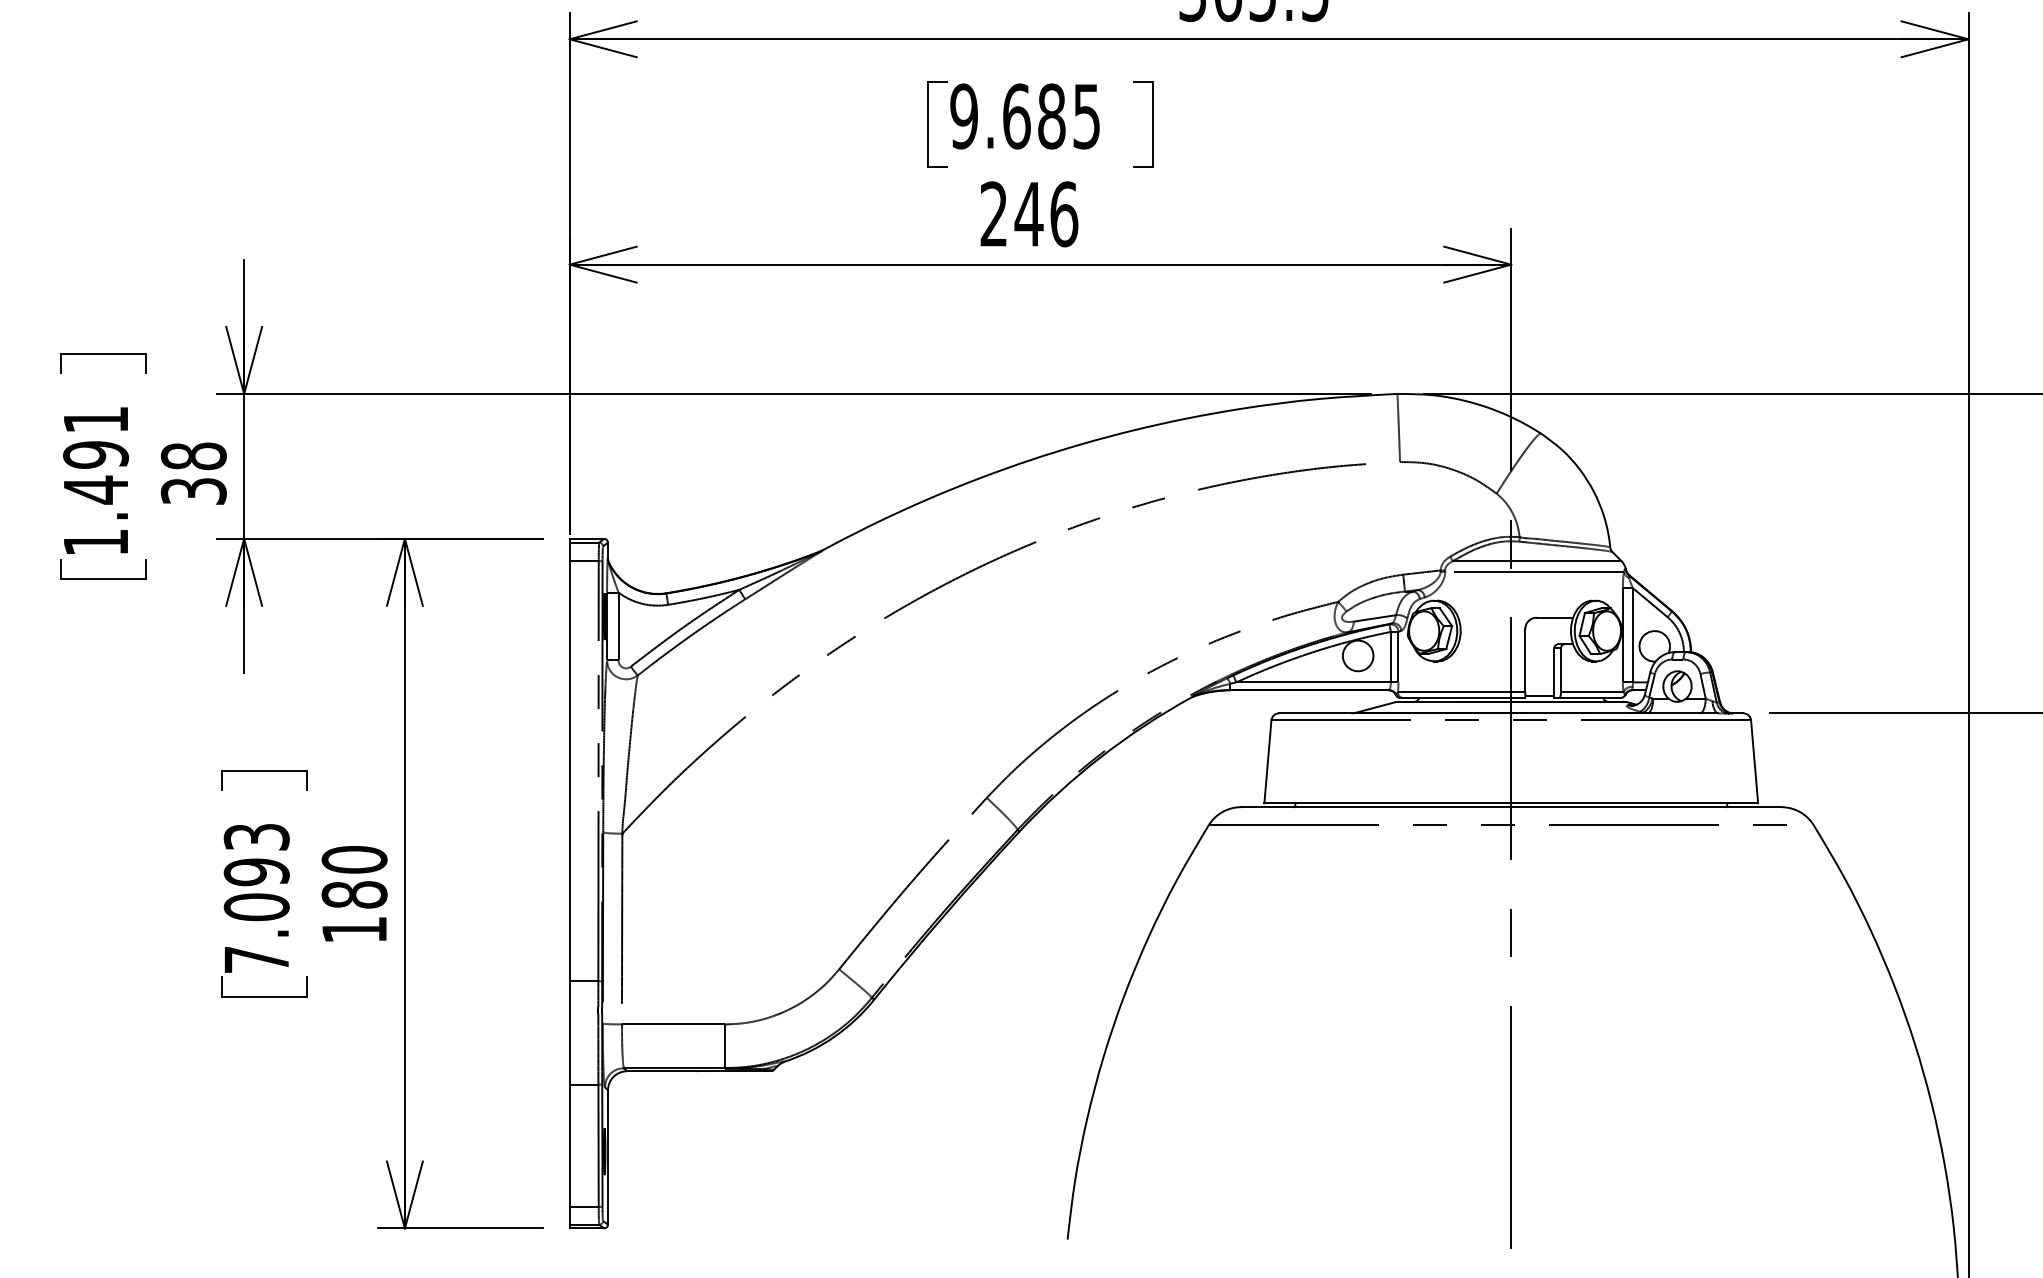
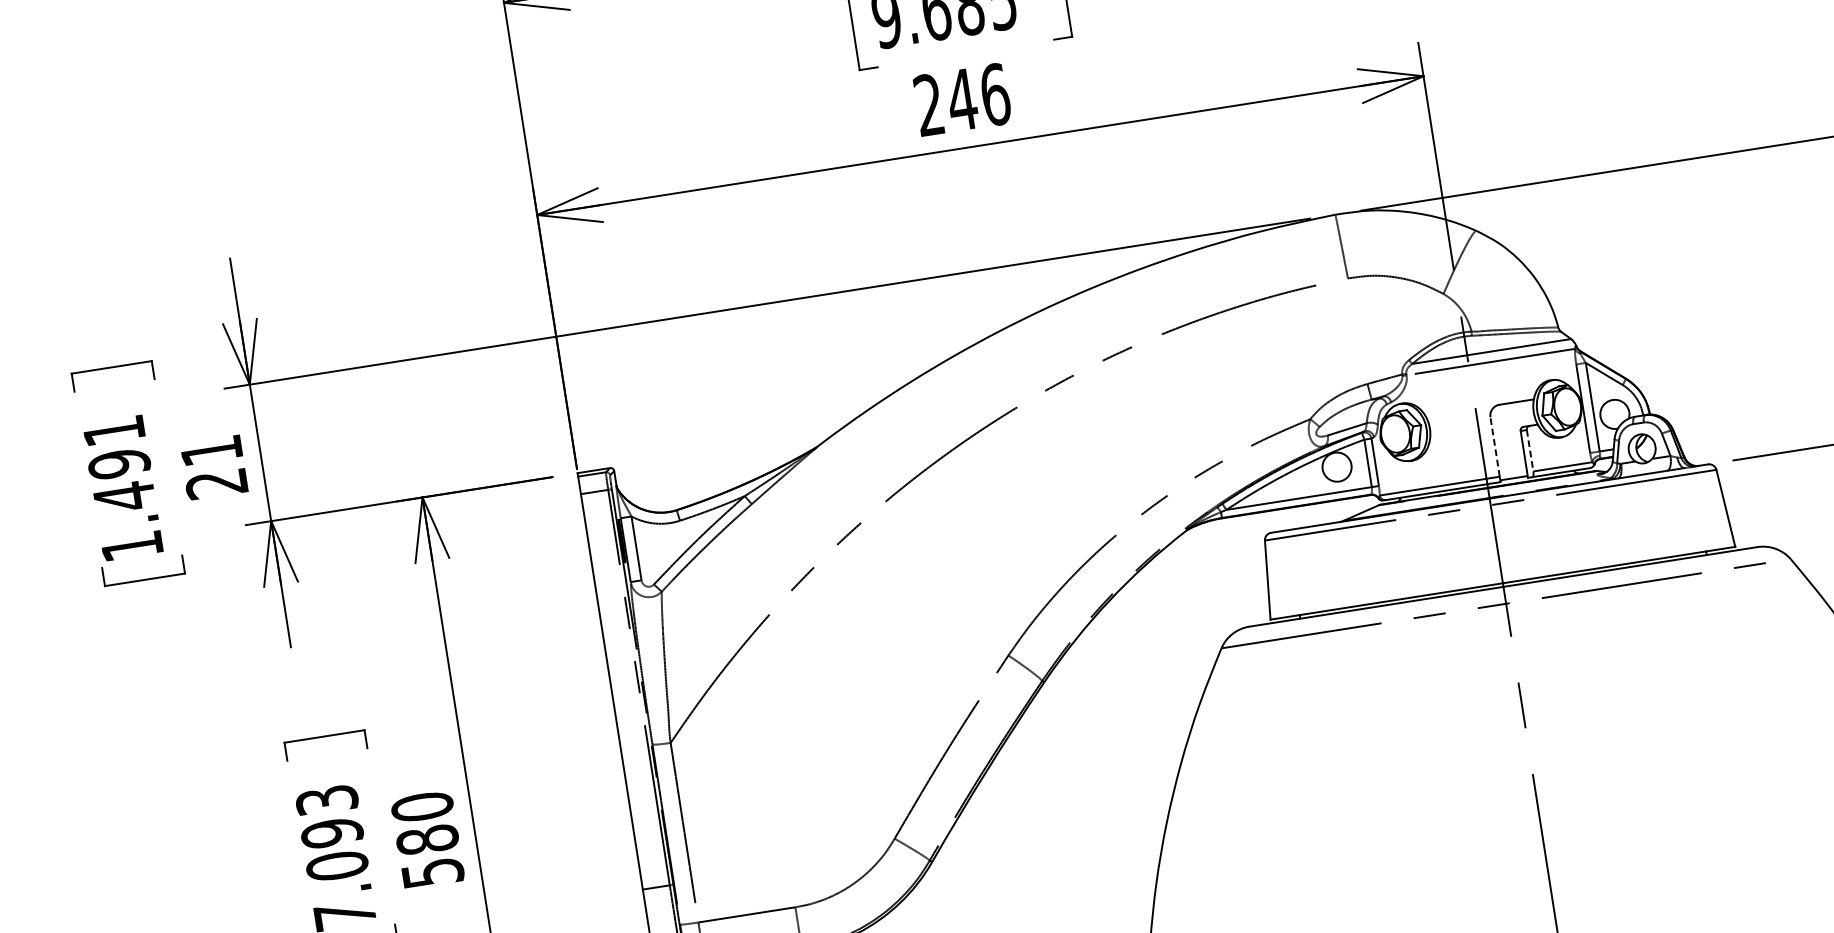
text: (193, 473) -> (213, 467), 38 -> 21
line: (1525, 660) -> (1495, 446), solid -> dashed
line: (1560, 670) -> (1529, 451), solid -> dashed
text: (354, 930) -> (432, 873), 180 -> 580

